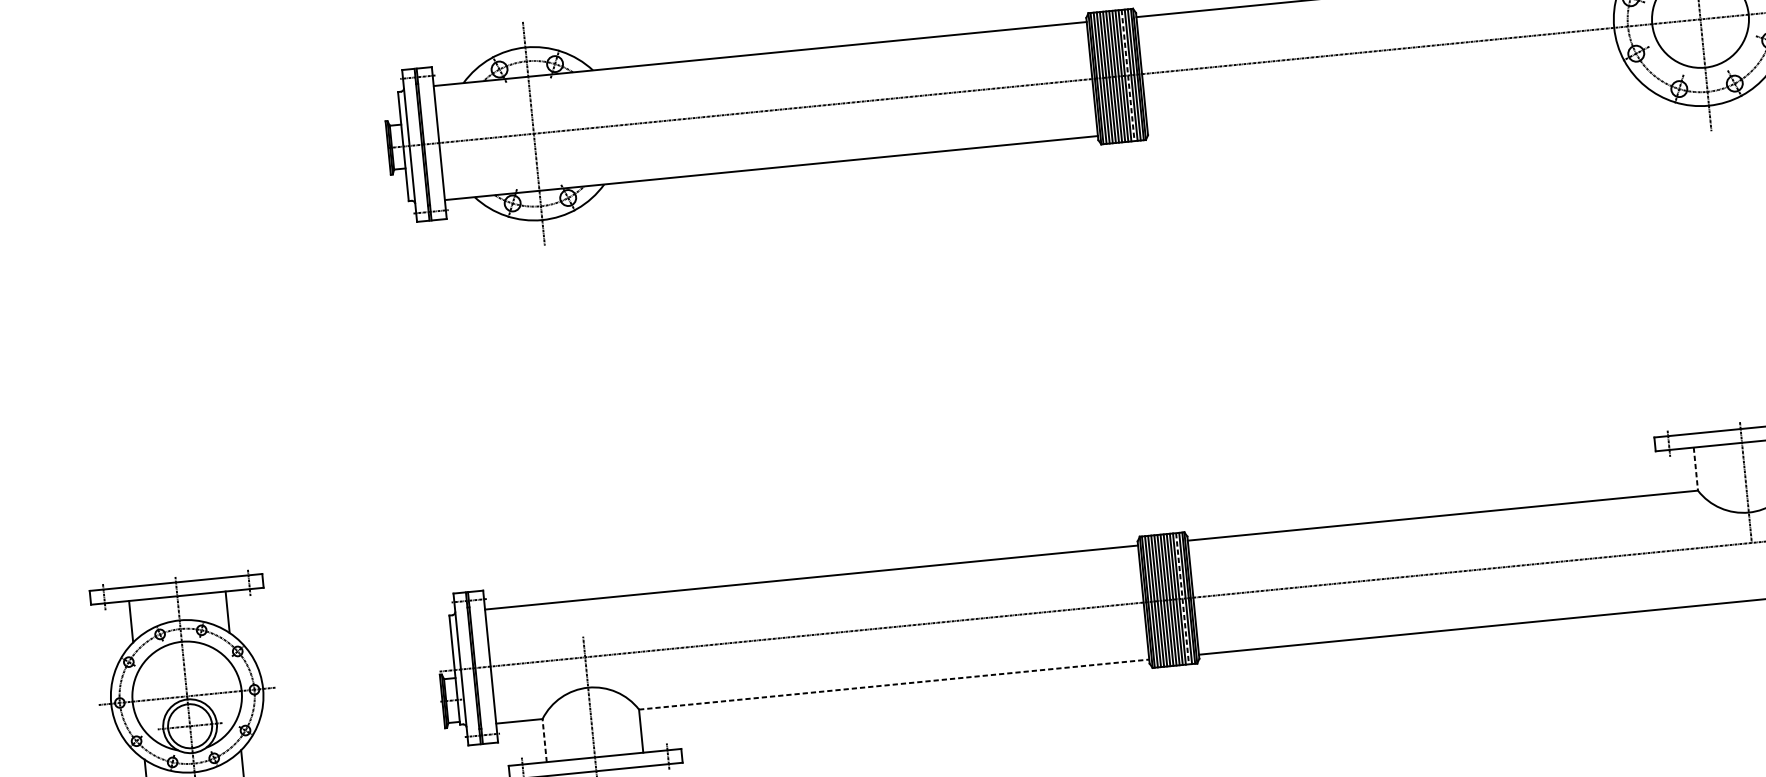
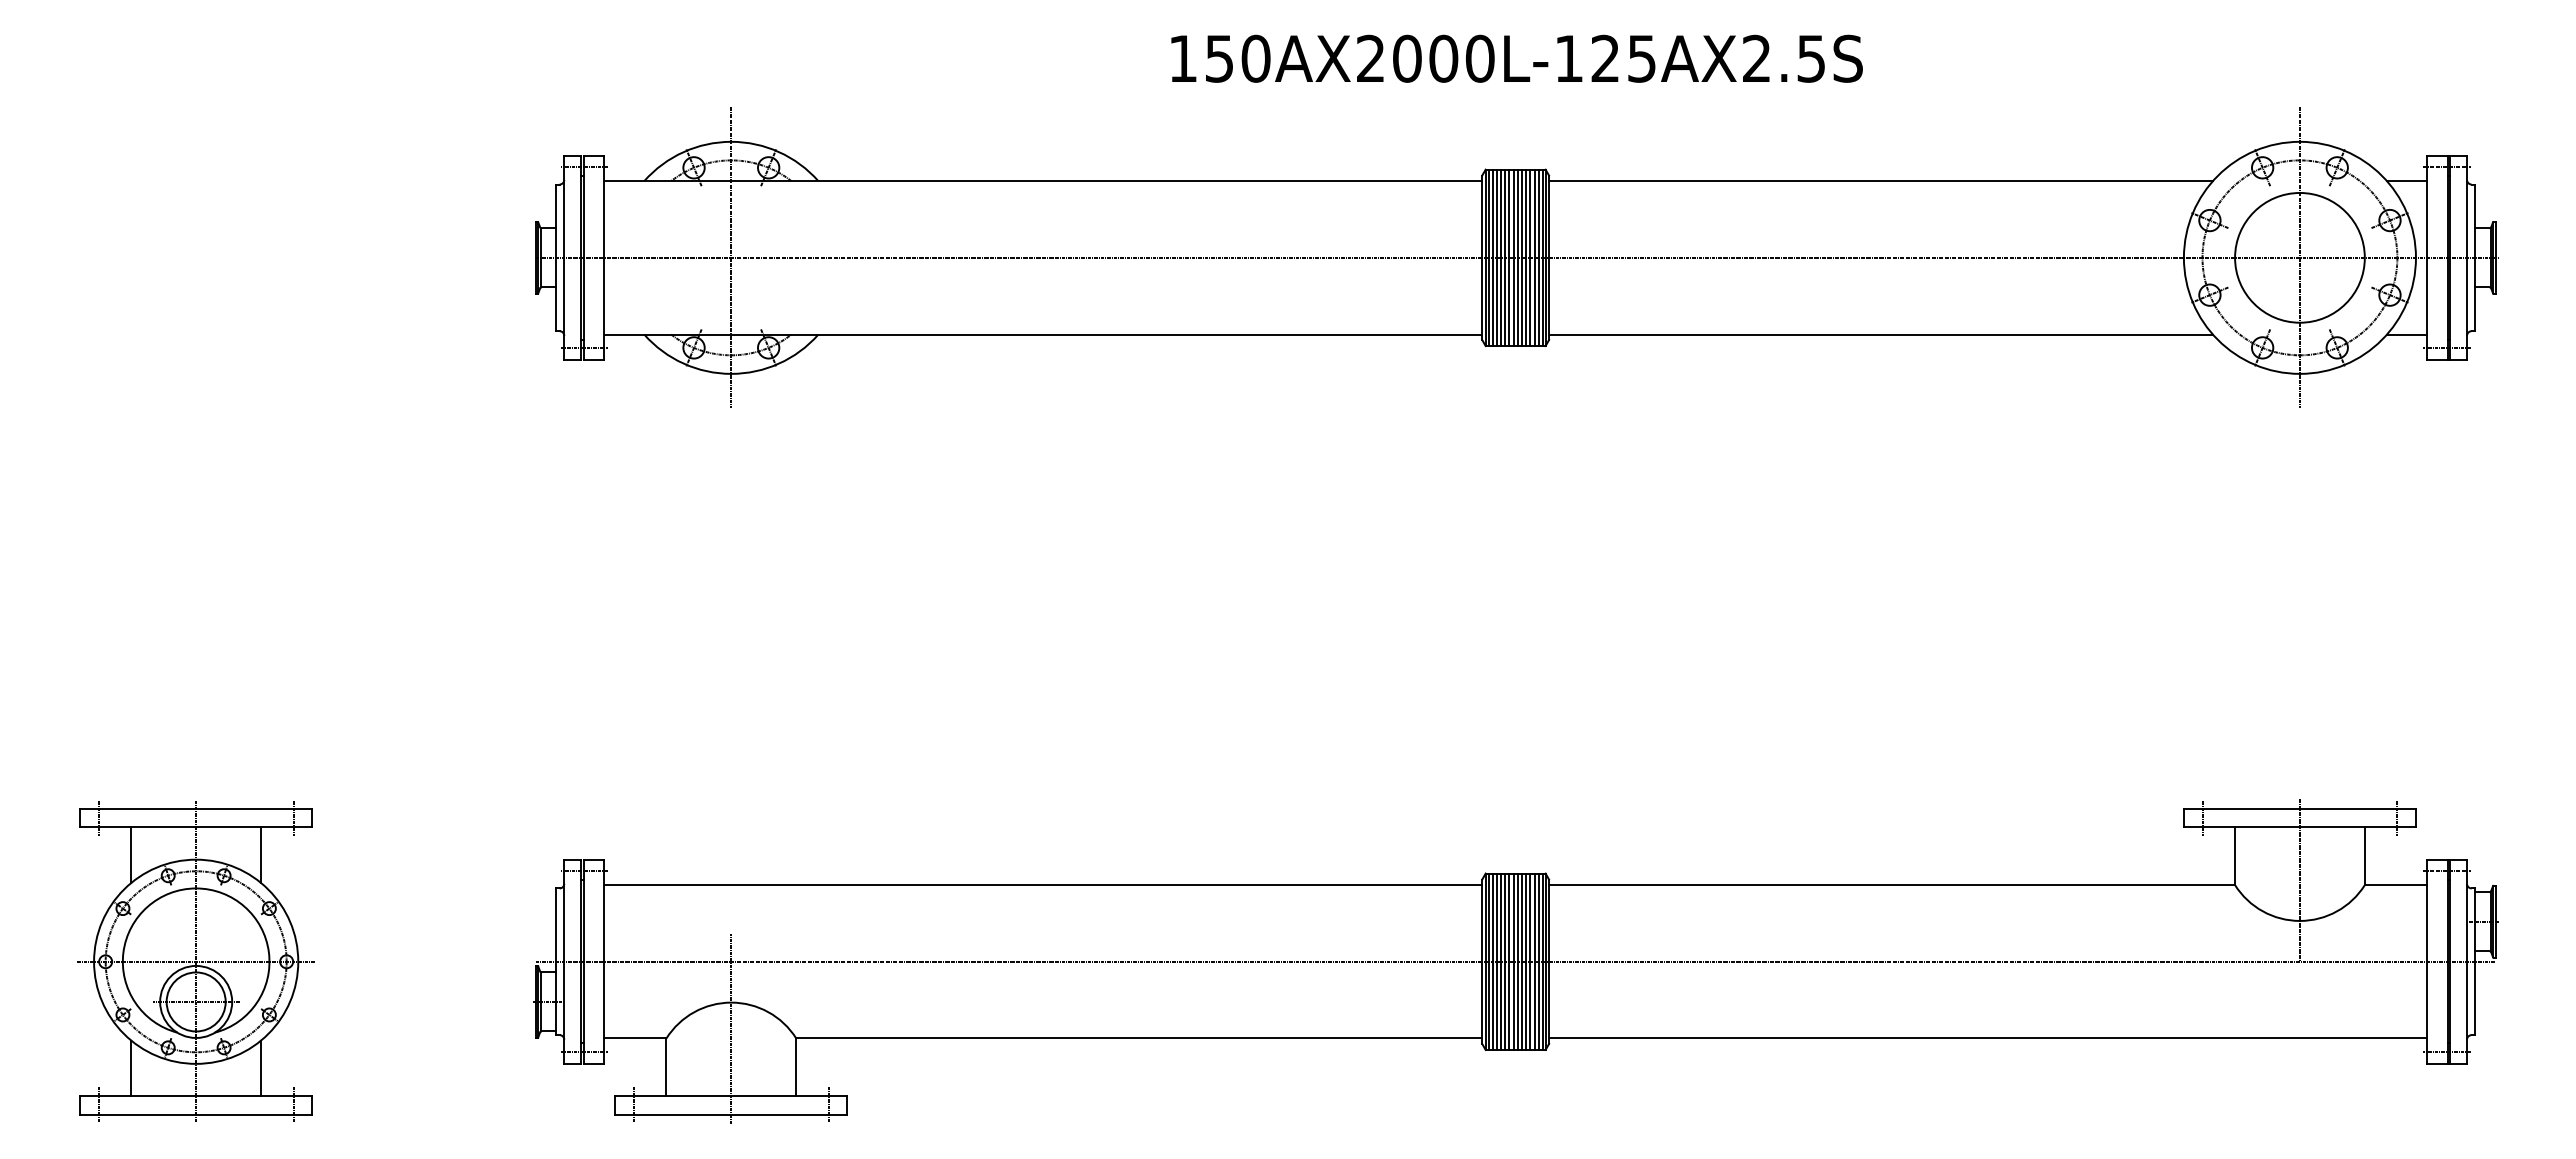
line: (1128, 75) -> (1530, 258), dashed -> solid
line: (1394, 106) -> (1880, 334), added
line: (1696, 469) -> (2235, 856), dashed -> solid
line: (1182, 599) -> (1534, 962), dashed -> solid
line: (894, 684) -> (1139, 1038), dashed -> solid
line: (544, 740) -> (666, 1067), dashed -> solid

